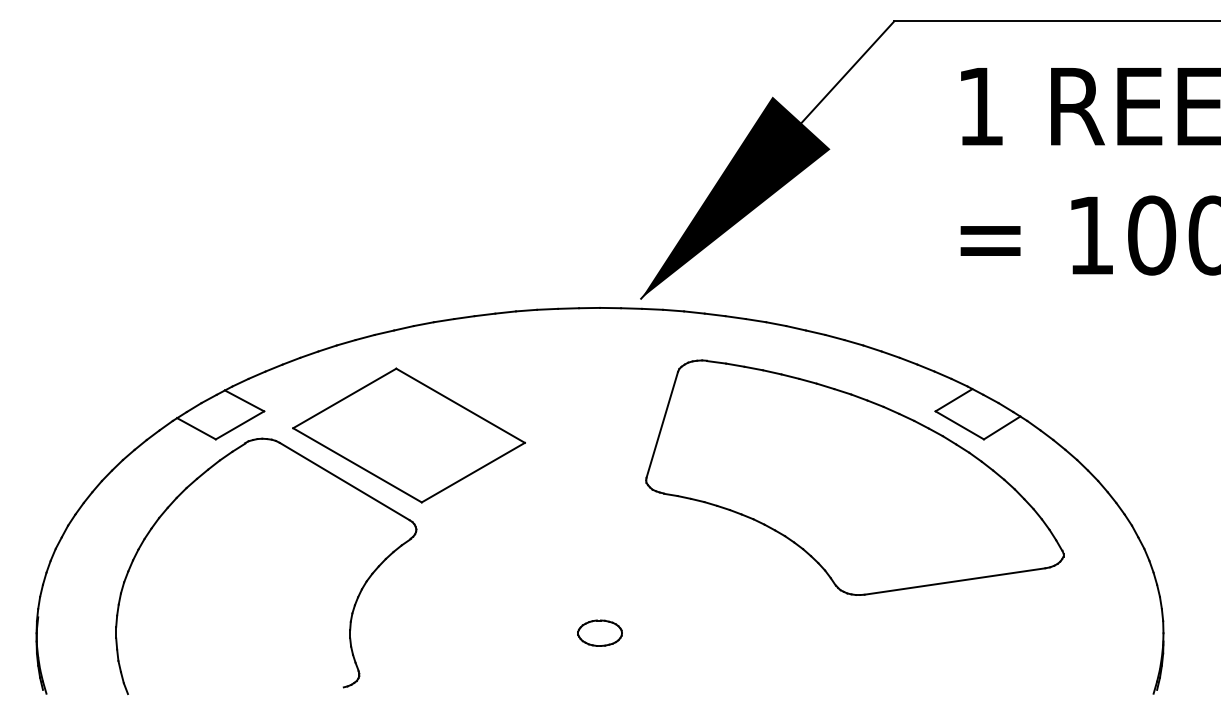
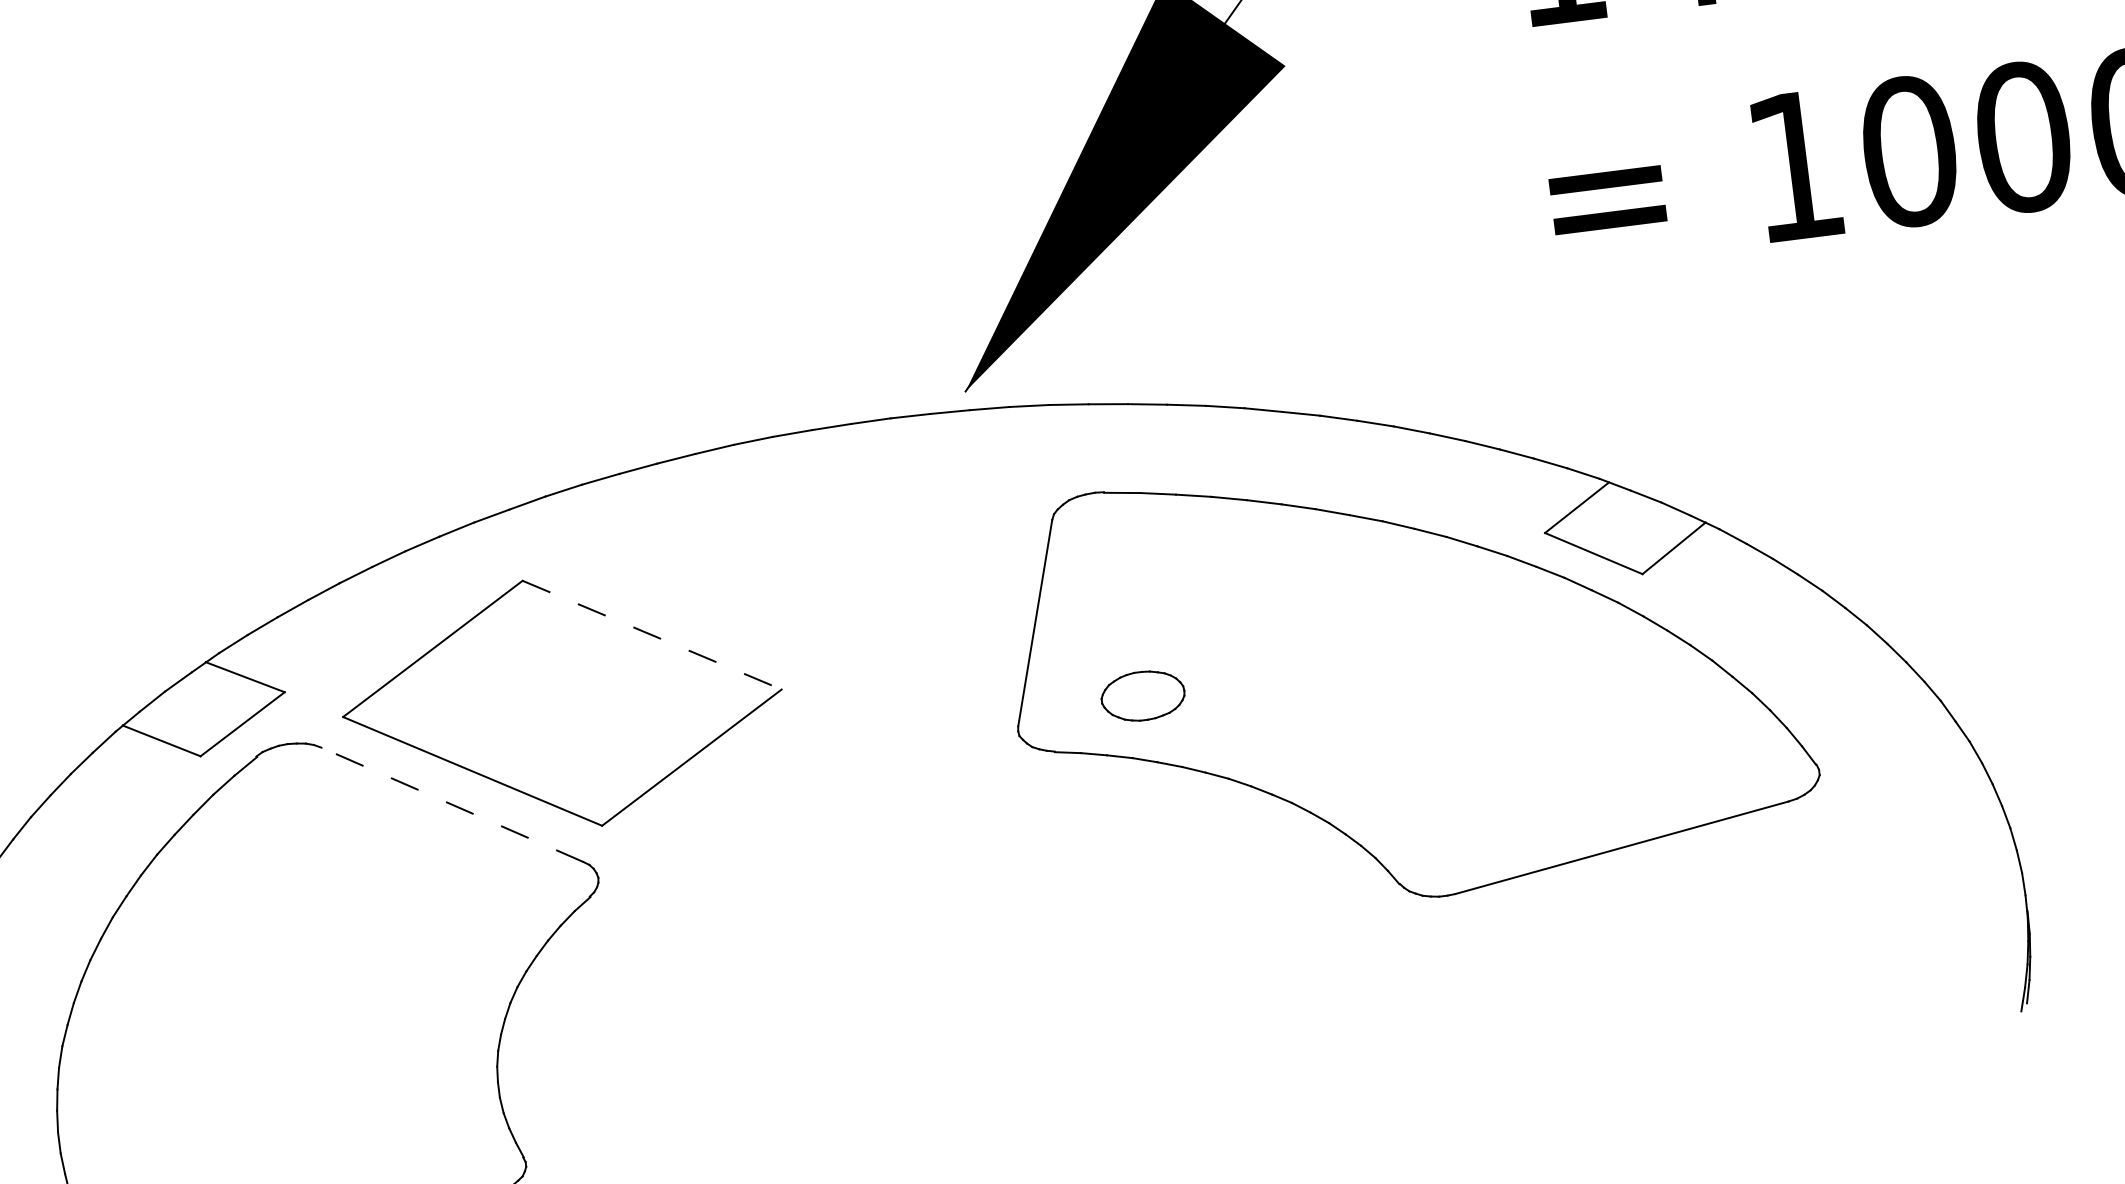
line: (461, 406) -> (653, 636), solid -> dashed
line: (344, 481) -> (452, 804), solid -> dashed
part: (599, 632) -> (1141, 694), moved

